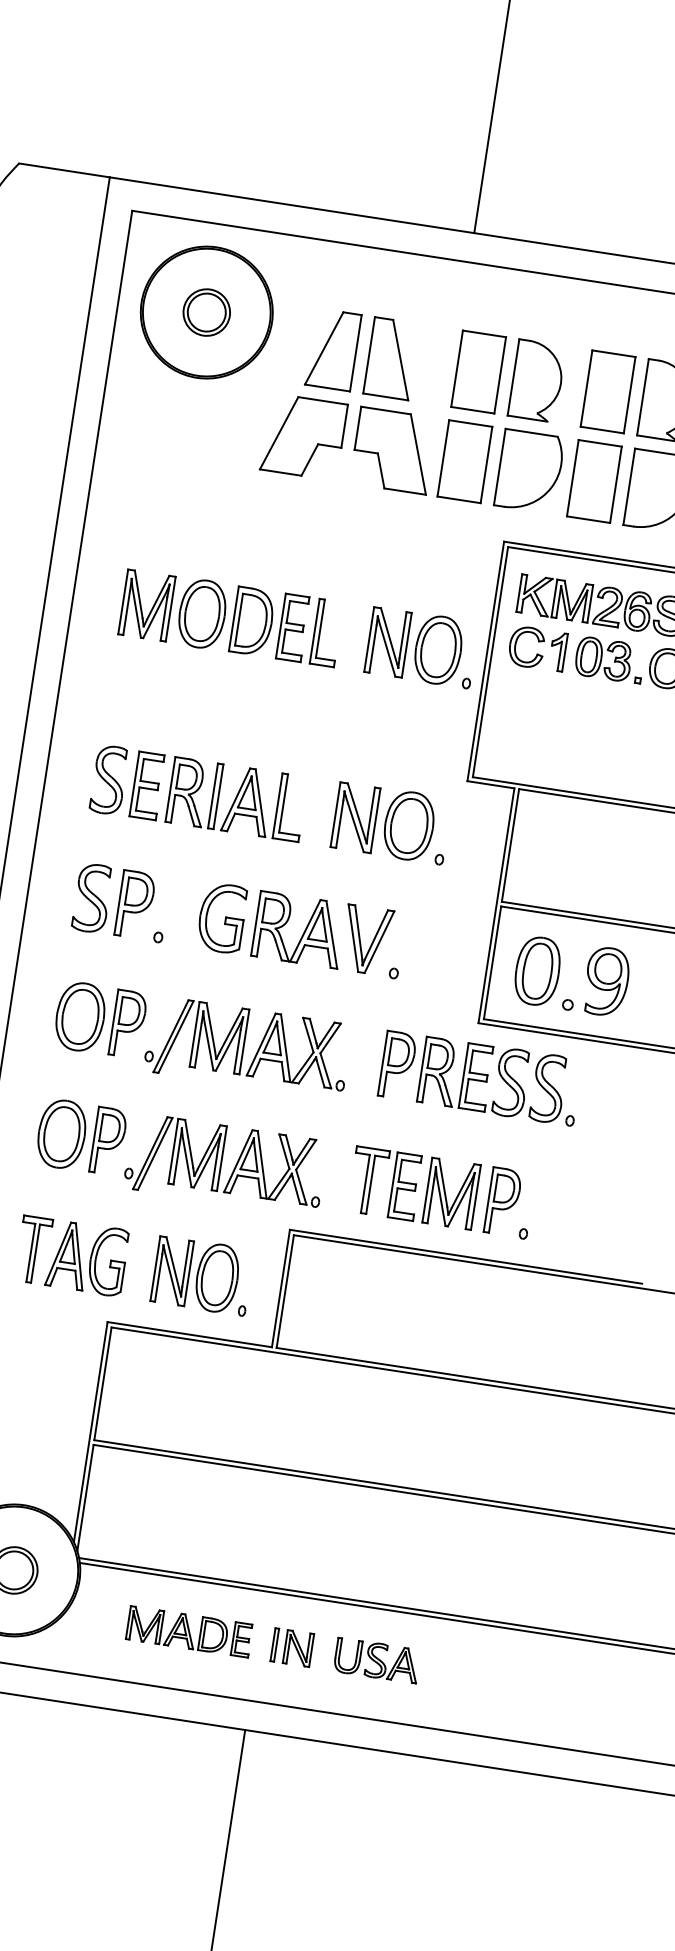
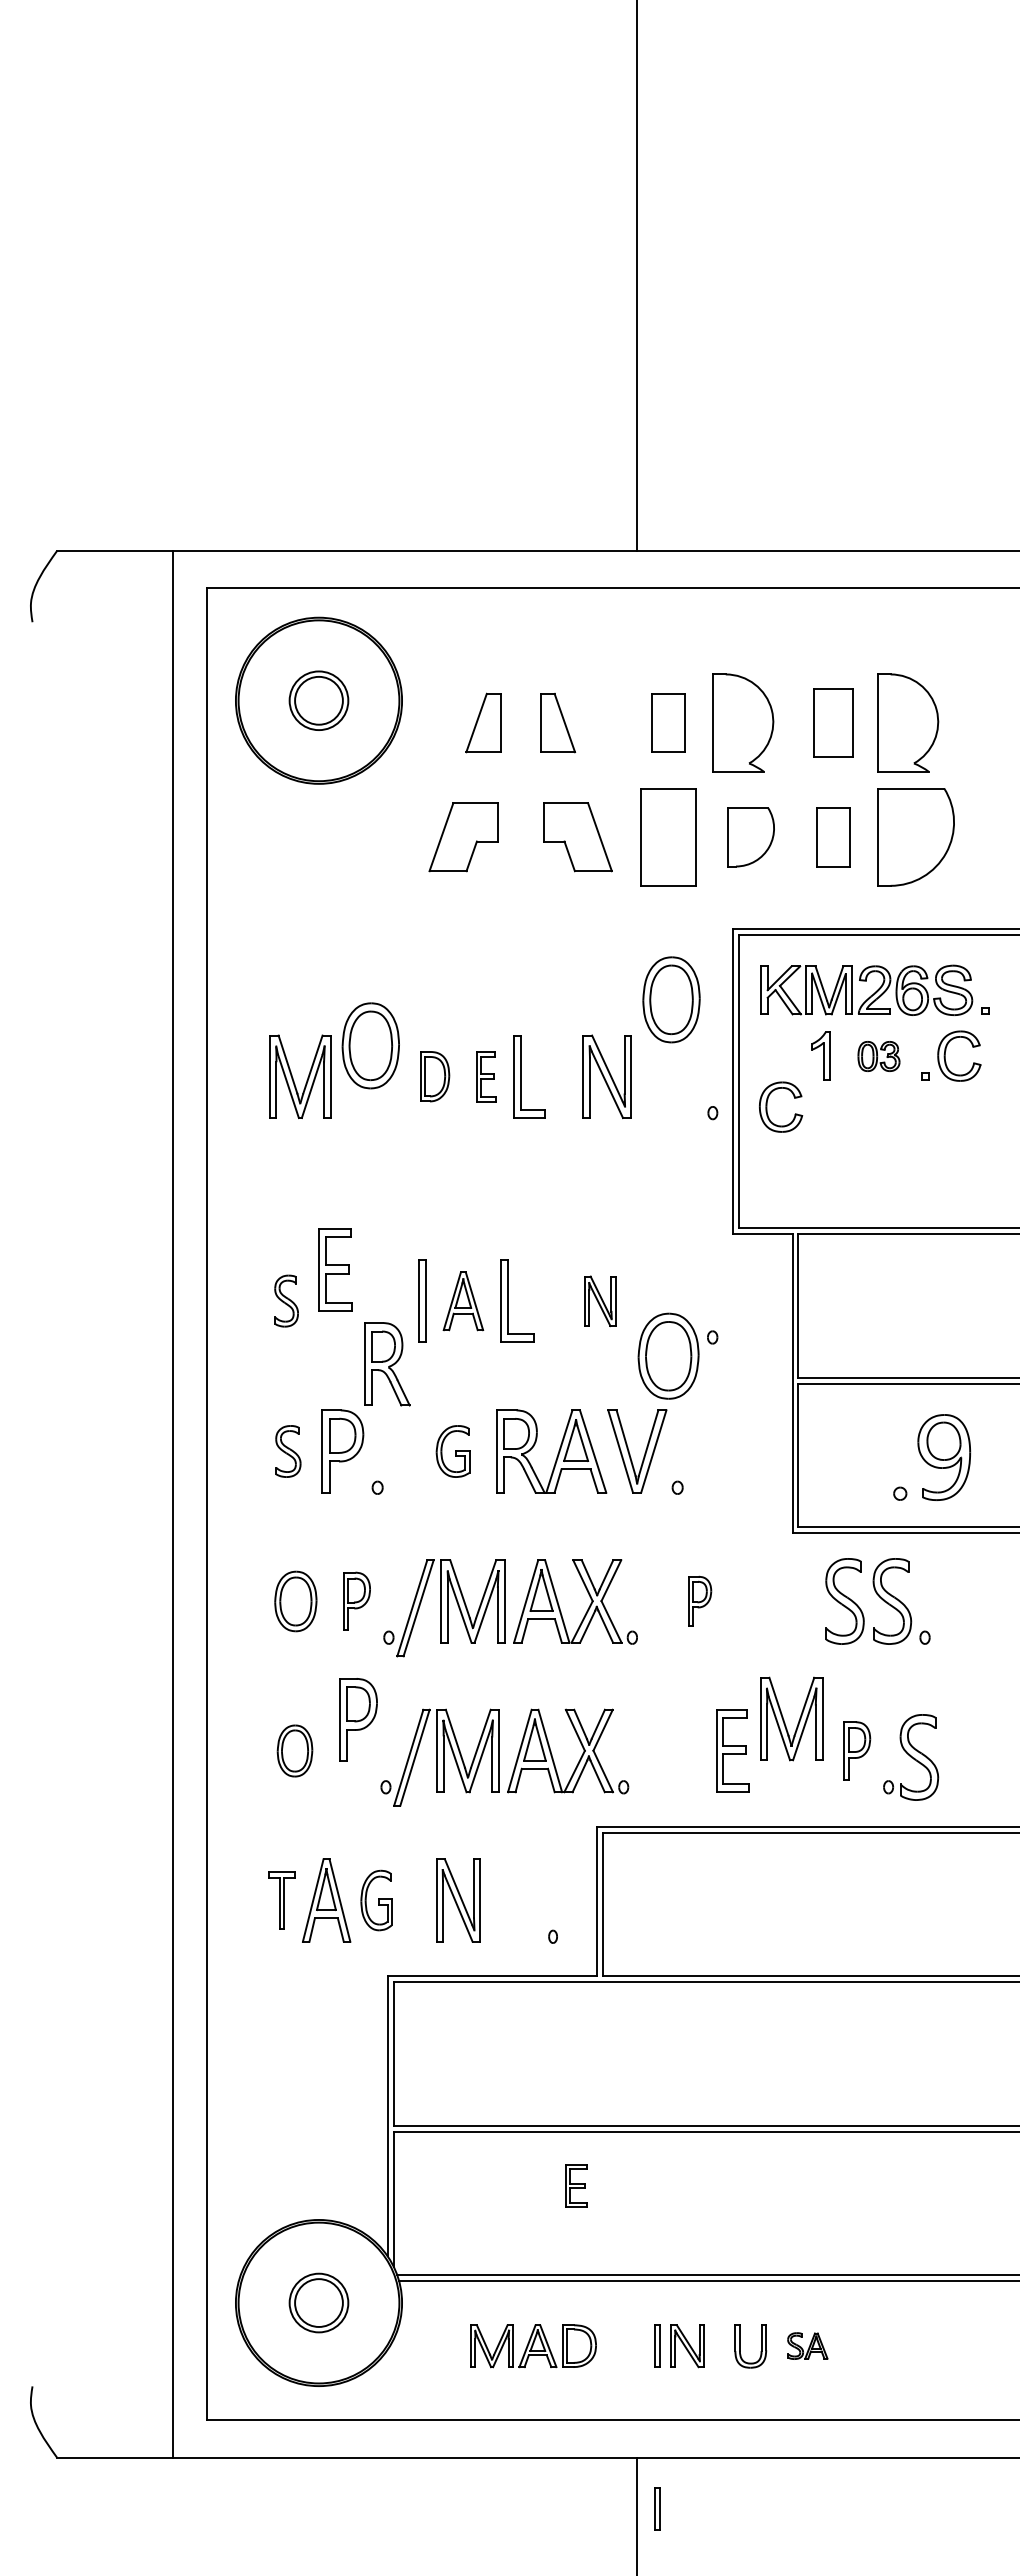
part: (333, 349) -> (483, 722), size x0.6
part: (391, 358) -> (557, 722), size x0.6
part: (478, 371) -> (668, 722), size x0.6
part: (608, 391) -> (833, 722), size x0.7
part: (303, 436) -> (463, 836), size x0.7
part: (393, 450) -> (577, 836), size x0.7
part: (529, 471) -> (751, 837), size x0.6
part: (594, 481) -> (833, 837), size x0.6
part: (202, 613) -> (370, 1045), moved
part: (252, 621) -> (434, 1076), size x0.6
part: (293, 627) -> (486, 1076), size x0.6
part: (516, 644) -> (767, 1106), moved
part: (438, 649) -> (671, 999), moved
part: (603, 659) -> (878, 1056), size x0.6
part: (109, 779) -> (286, 1300), size x0.6
part: (147, 785) -> (335, 1269), moved
part: (188, 792) -> (387, 1364), moved
part: (248, 801) -> (463, 1301), size x0.7
part: (355, 817) -> (600, 1301), size x0.6
part: (409, 825) -> (668, 1355), moved
part: (92, 898) -> (288, 1451), size x0.6
part: (221, 917) -> (452, 1451), size x0.6
part: (537, 971) -> (855, 1457), removed
part: (80, 1016) -> (295, 1601), size x0.7
part: (128, 1024) -> (356, 1601), size x0.7
part: (397, 1065) -> (699, 1601), size x0.6
part: (450, 1068) -> (766, 1595), removed
part: (61, 1133) -> (294, 1750), size x0.6
part: (108, 1140) -> (358, 1719), moved
part: (368, 1180) -> (685, 1750), removed
part: (446, 1193) -> (784, 1719), moved
part: (503, 1201) -> (857, 1750), size x0.7
part: (551, 1214) -> (919, 1757), added
part: (34, 1250) -> (282, 1900), size x0.7
part: (107, 1261) -> (376, 1900), size x0.7
part: (216, 1278) -> (515, 1900), removed
part: (241, 1639) -> (576, 2185), moved
part: (392, 1662) -> (807, 2345), size x0.6
part: (255, 1772) -> (657, 2508), added

